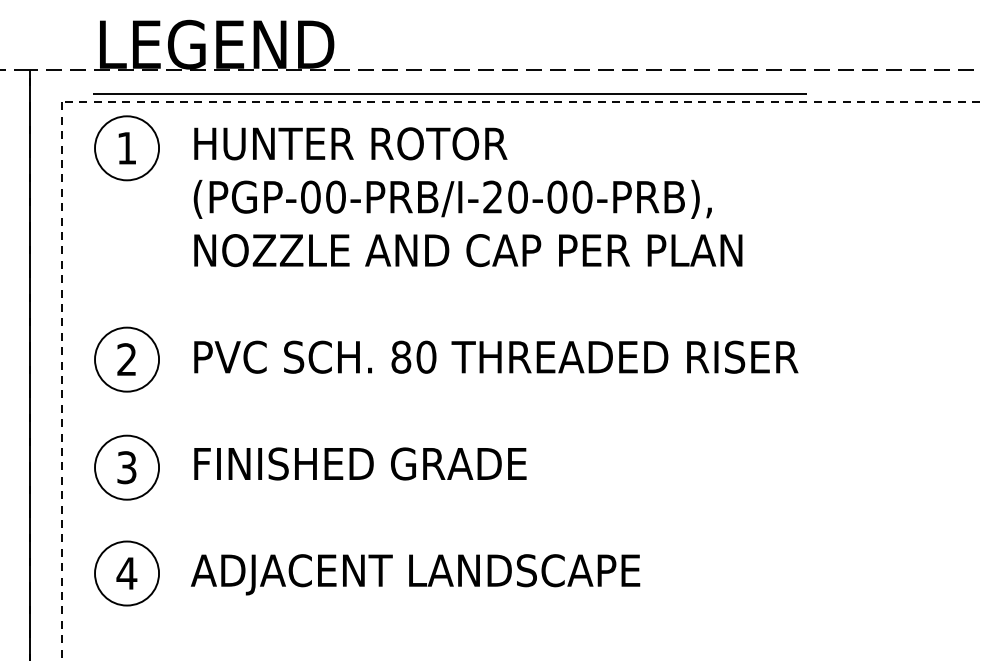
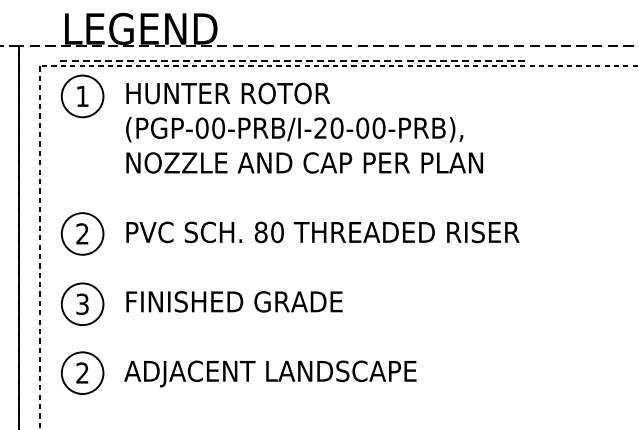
line: (451, 93) -> (293, 60), solid -> dashed
text: (126, 572) -> (82, 372), 4 -> 2

